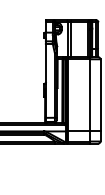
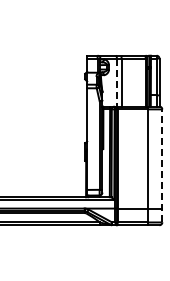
line: (67, 40) -> (116, 83), solid -> dashed
line: (100, 100) -> (162, 165), solid -> dashed

